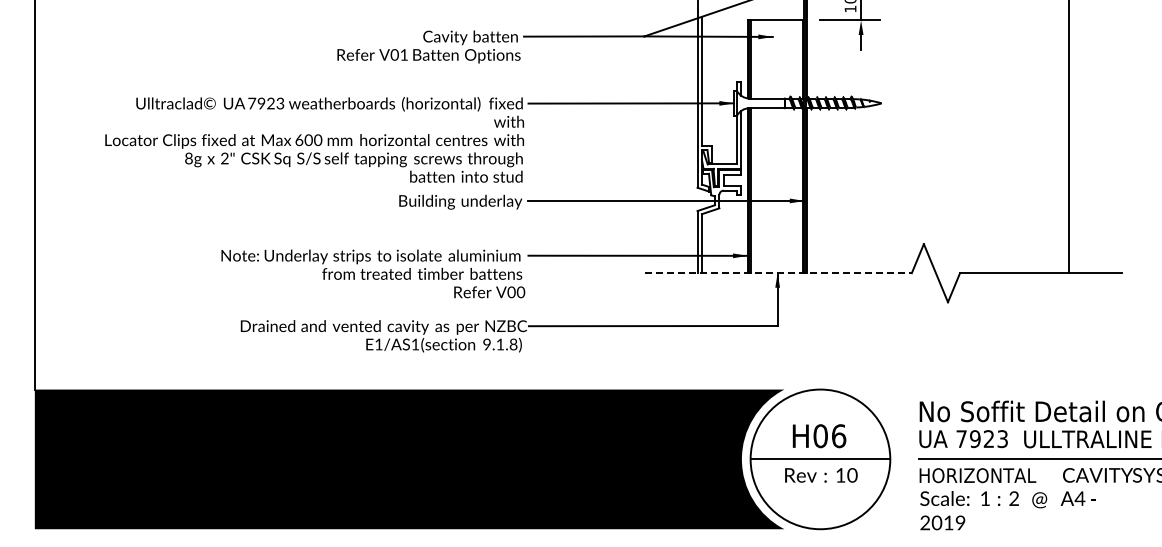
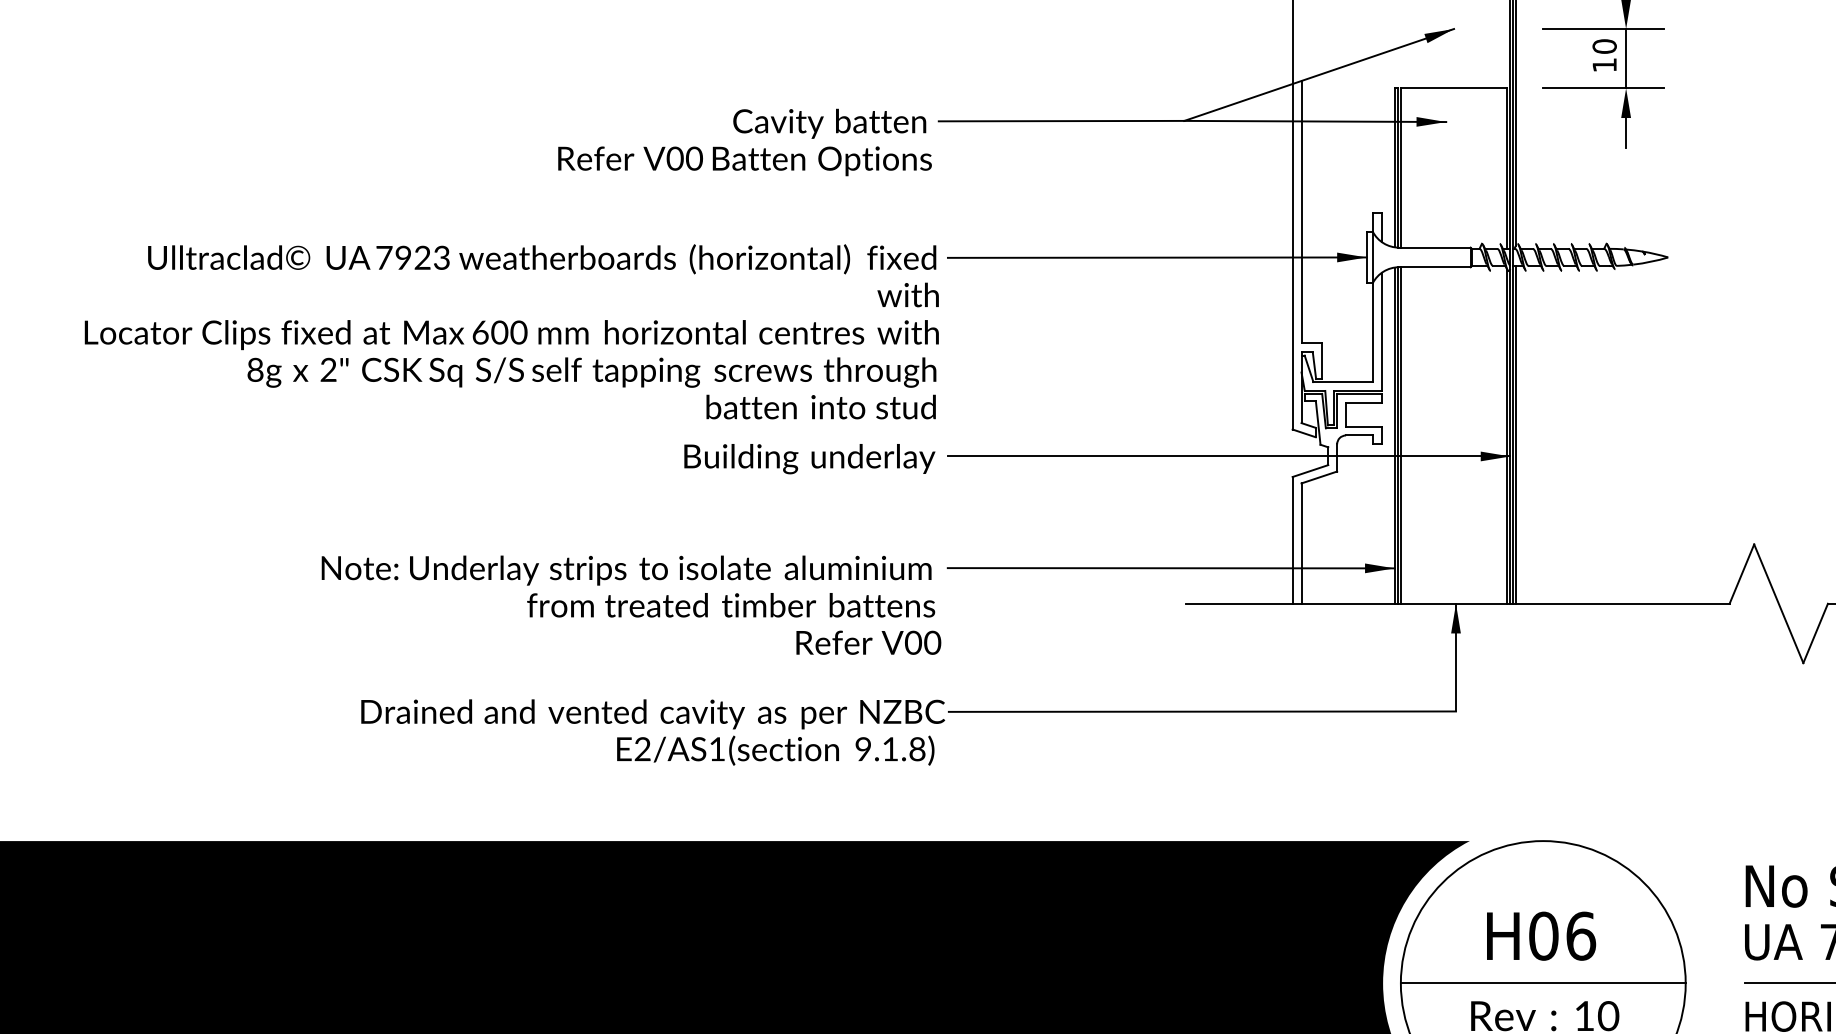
text: (404, 54) -> (695, 157), V01 -> V00
line: (779, 273) -> (1459, 604), dashed -> solid
text: (378, 344) -> (641, 749), E1/AS1 -> E2/AS1

